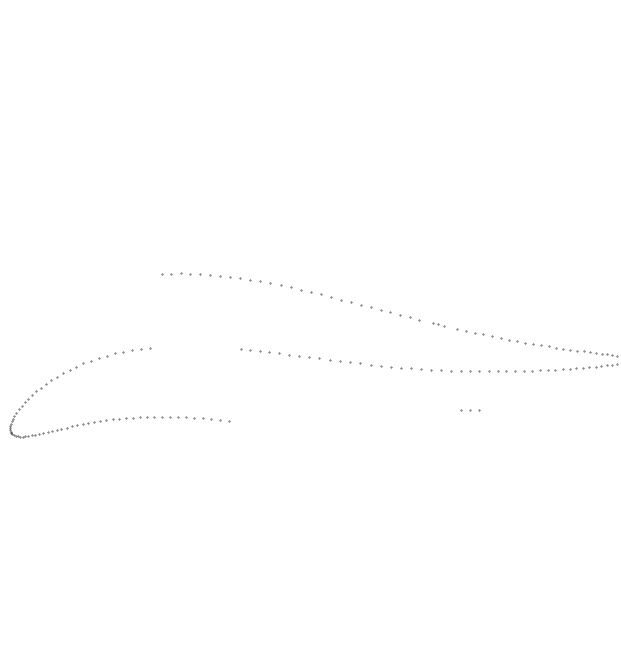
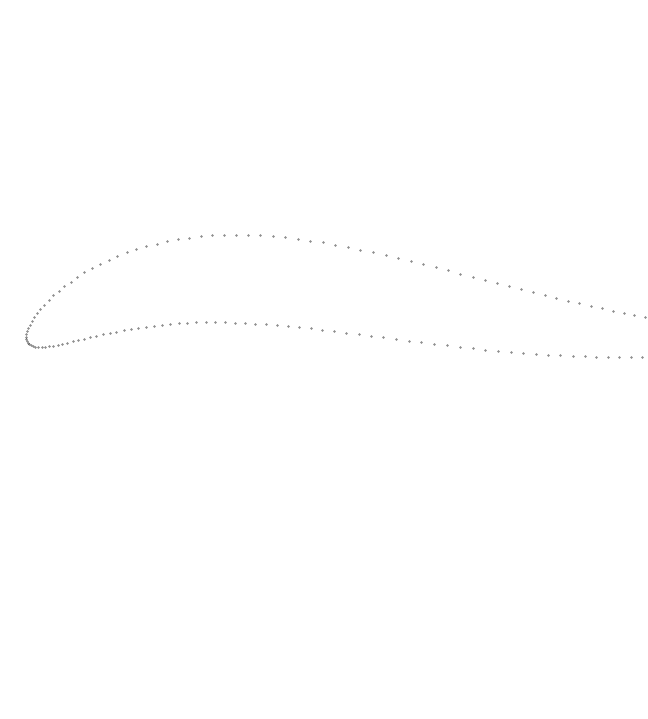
part: (438, 324) -> (557, 298), size x1.67
part: (470, 410) -> (596, 405), removed
part: (126, 417) -> (171, 323), moved

